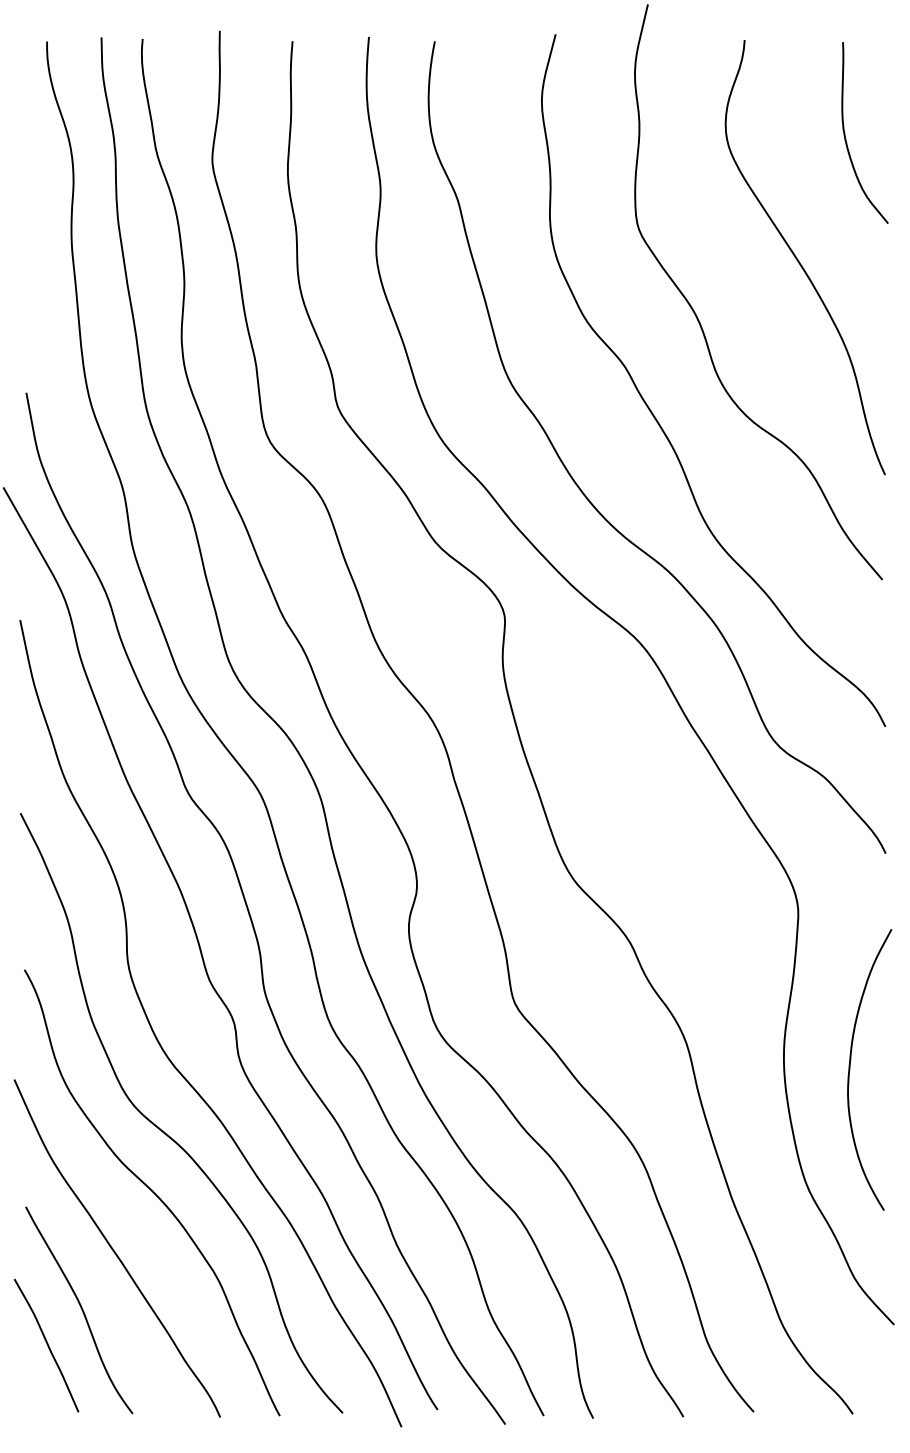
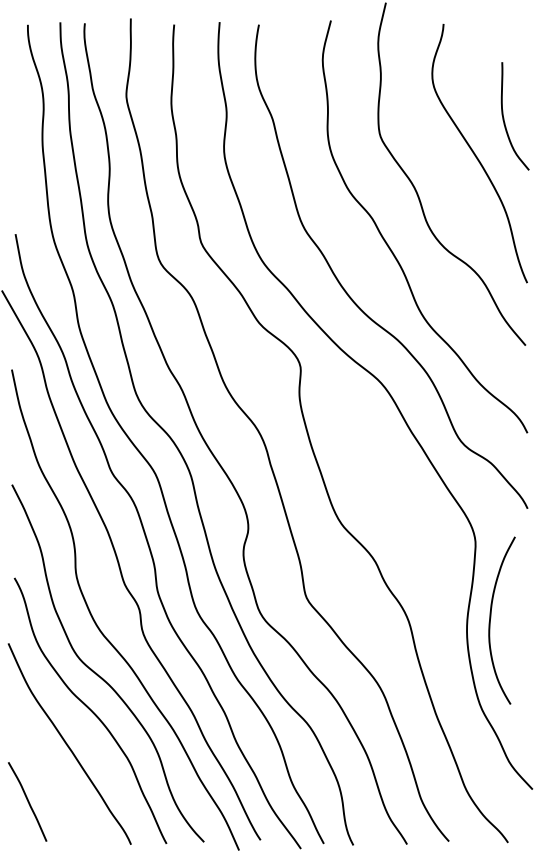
curve: (846, 134) -> (504, 117), moved
curve: (851, 1066) -> (491, 618), moved
curve: (79, 1307) -> (47, 779), removed

